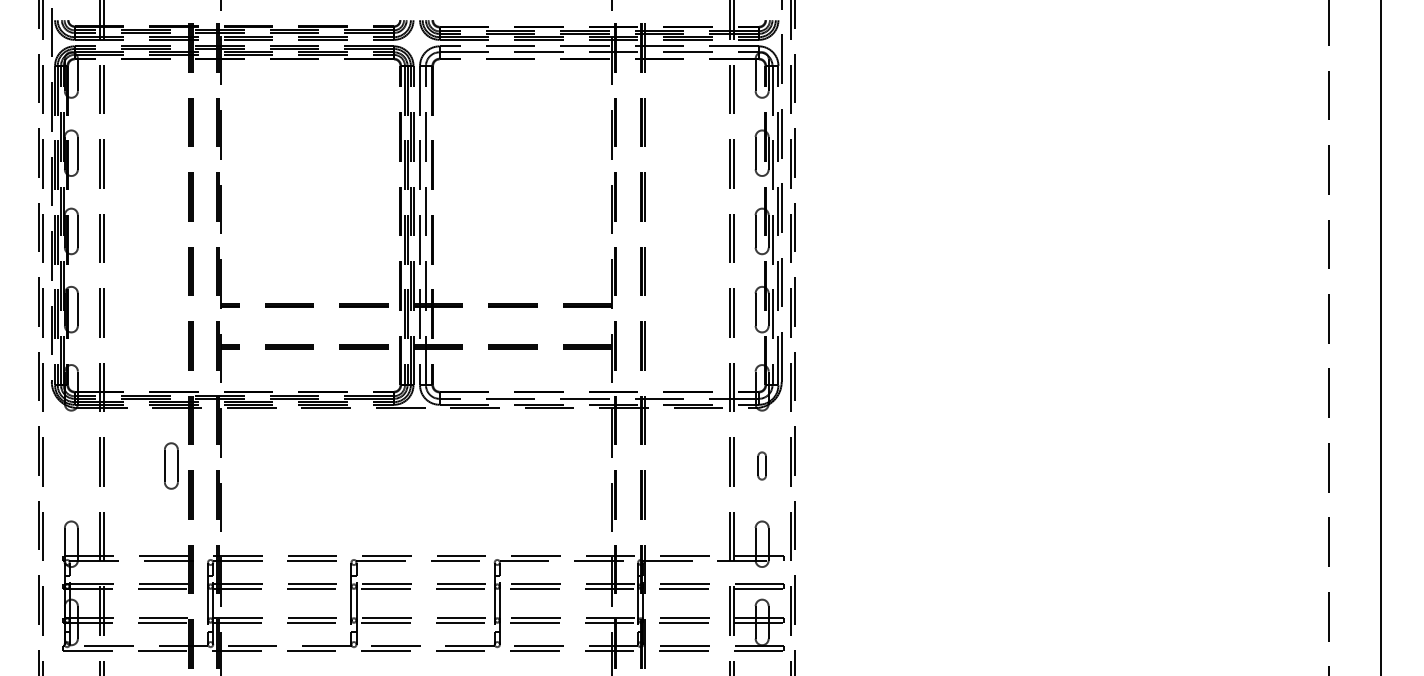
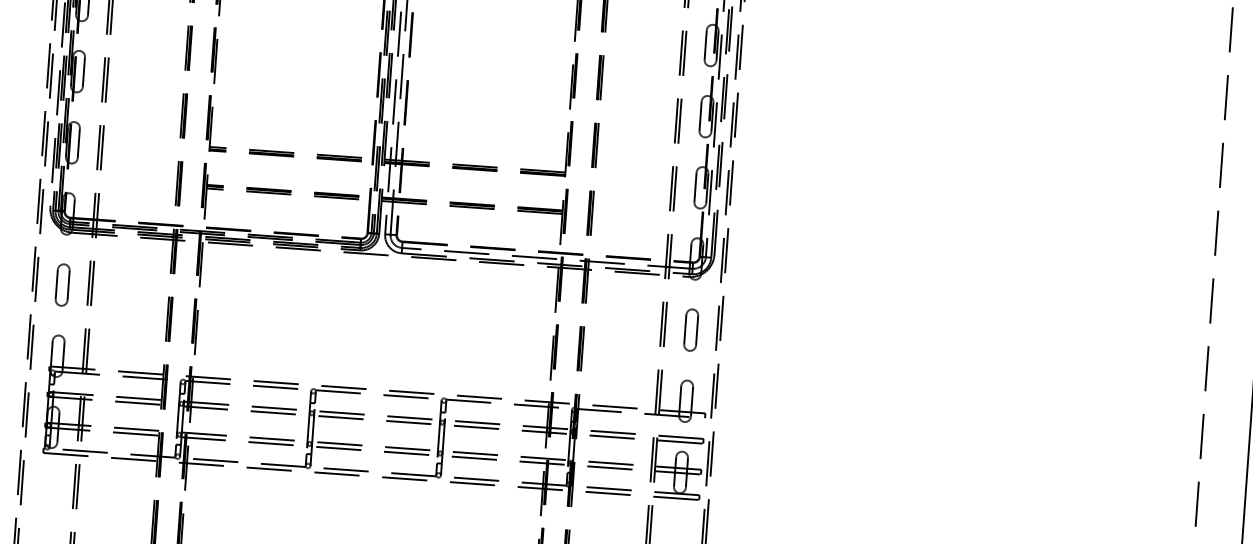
part: (171, 465) -> (62, 284), moved
part: (761, 465) -> (690, 329), size x1.67

